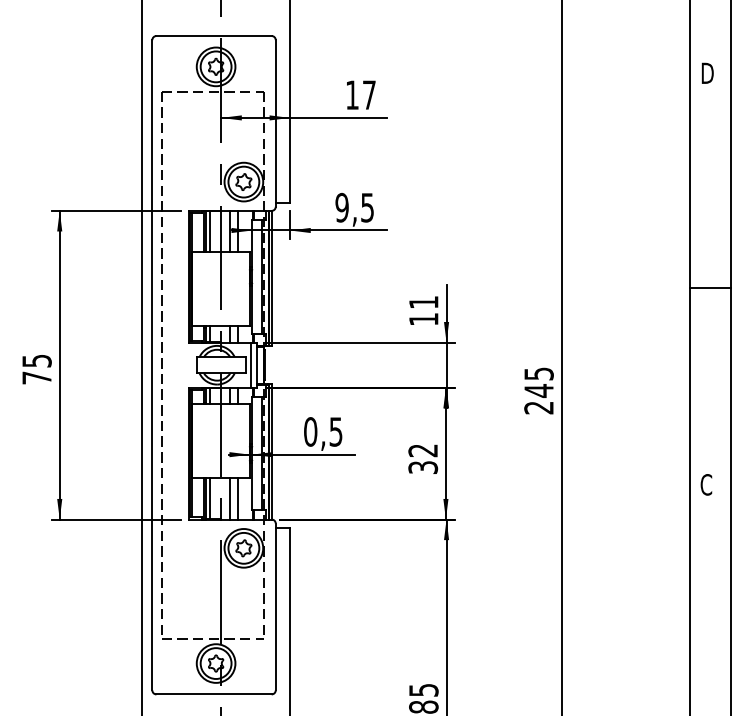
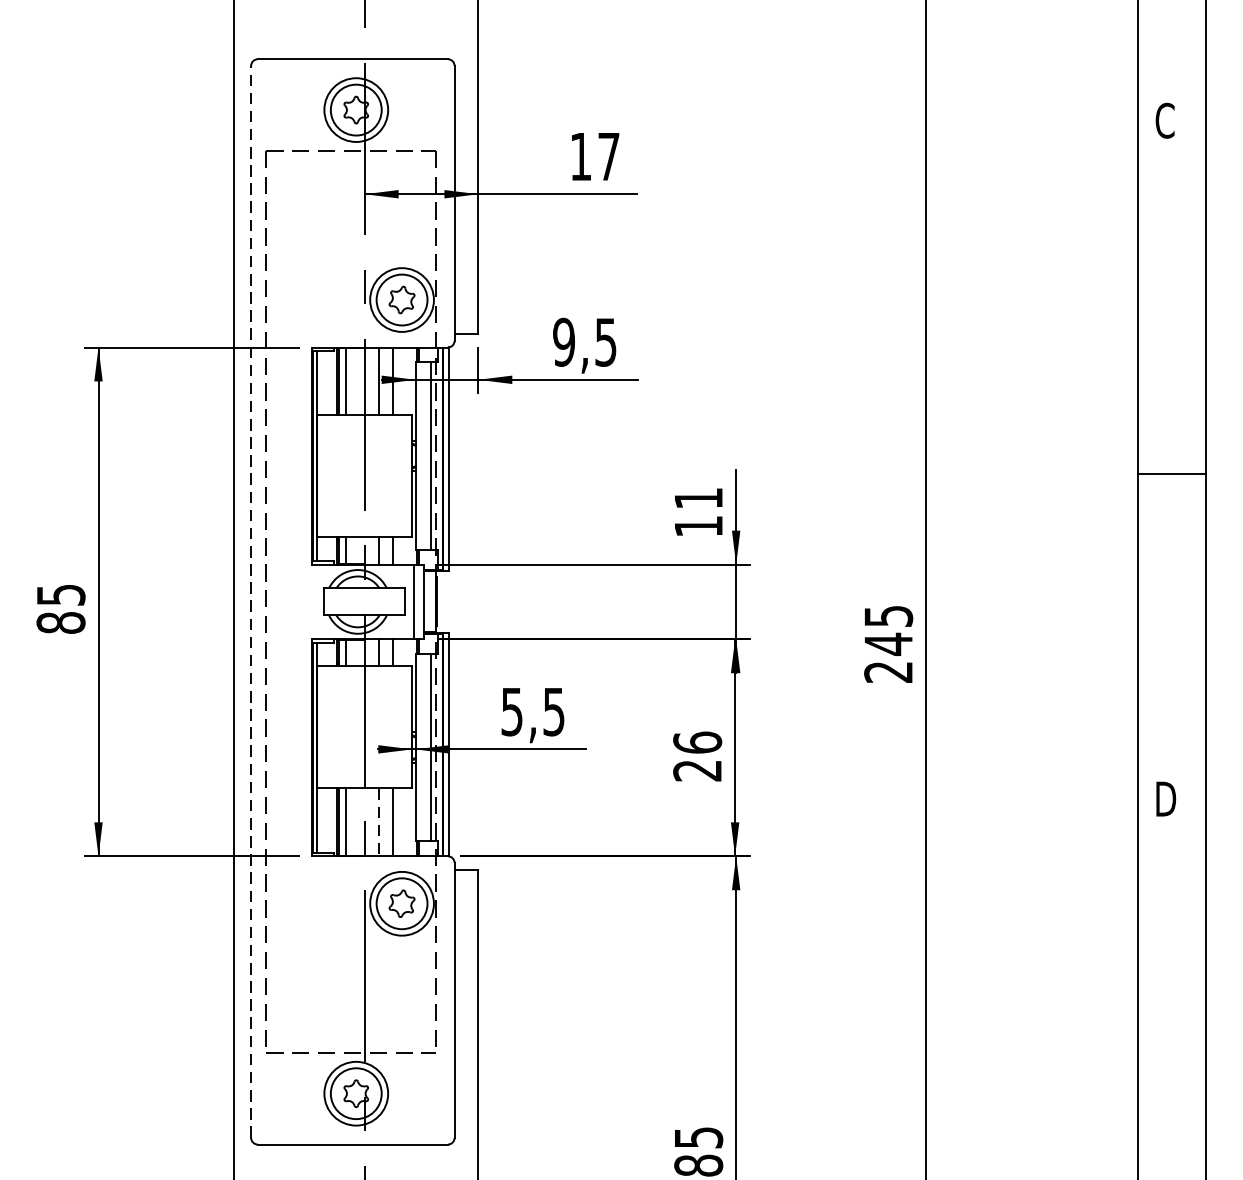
text: (707, 73) -> (1166, 121), D -> C
line: (152, 364) -> (251, 600), solid -> dashed
text: (36, 377) -> (60, 622), 75 -> 85
text: (310, 431) -> (511, 711), 0,5 -> 5,5
text: (423, 458) -> (698, 755), 32 -> 26
text: (706, 484) -> (1164, 798), C -> D
line: (229, 498) -> (378, 821), solid -> dashed

